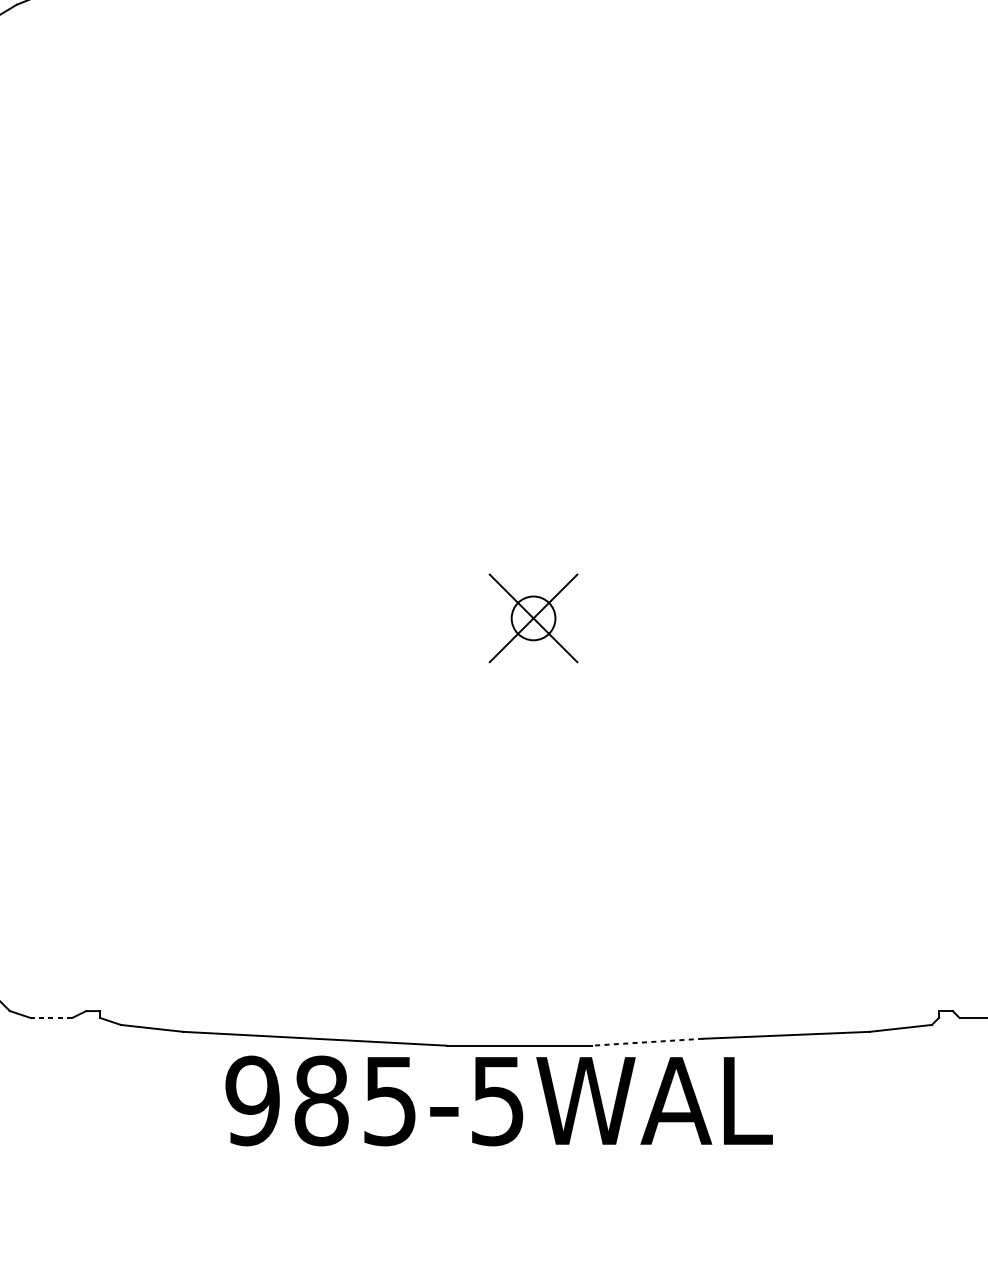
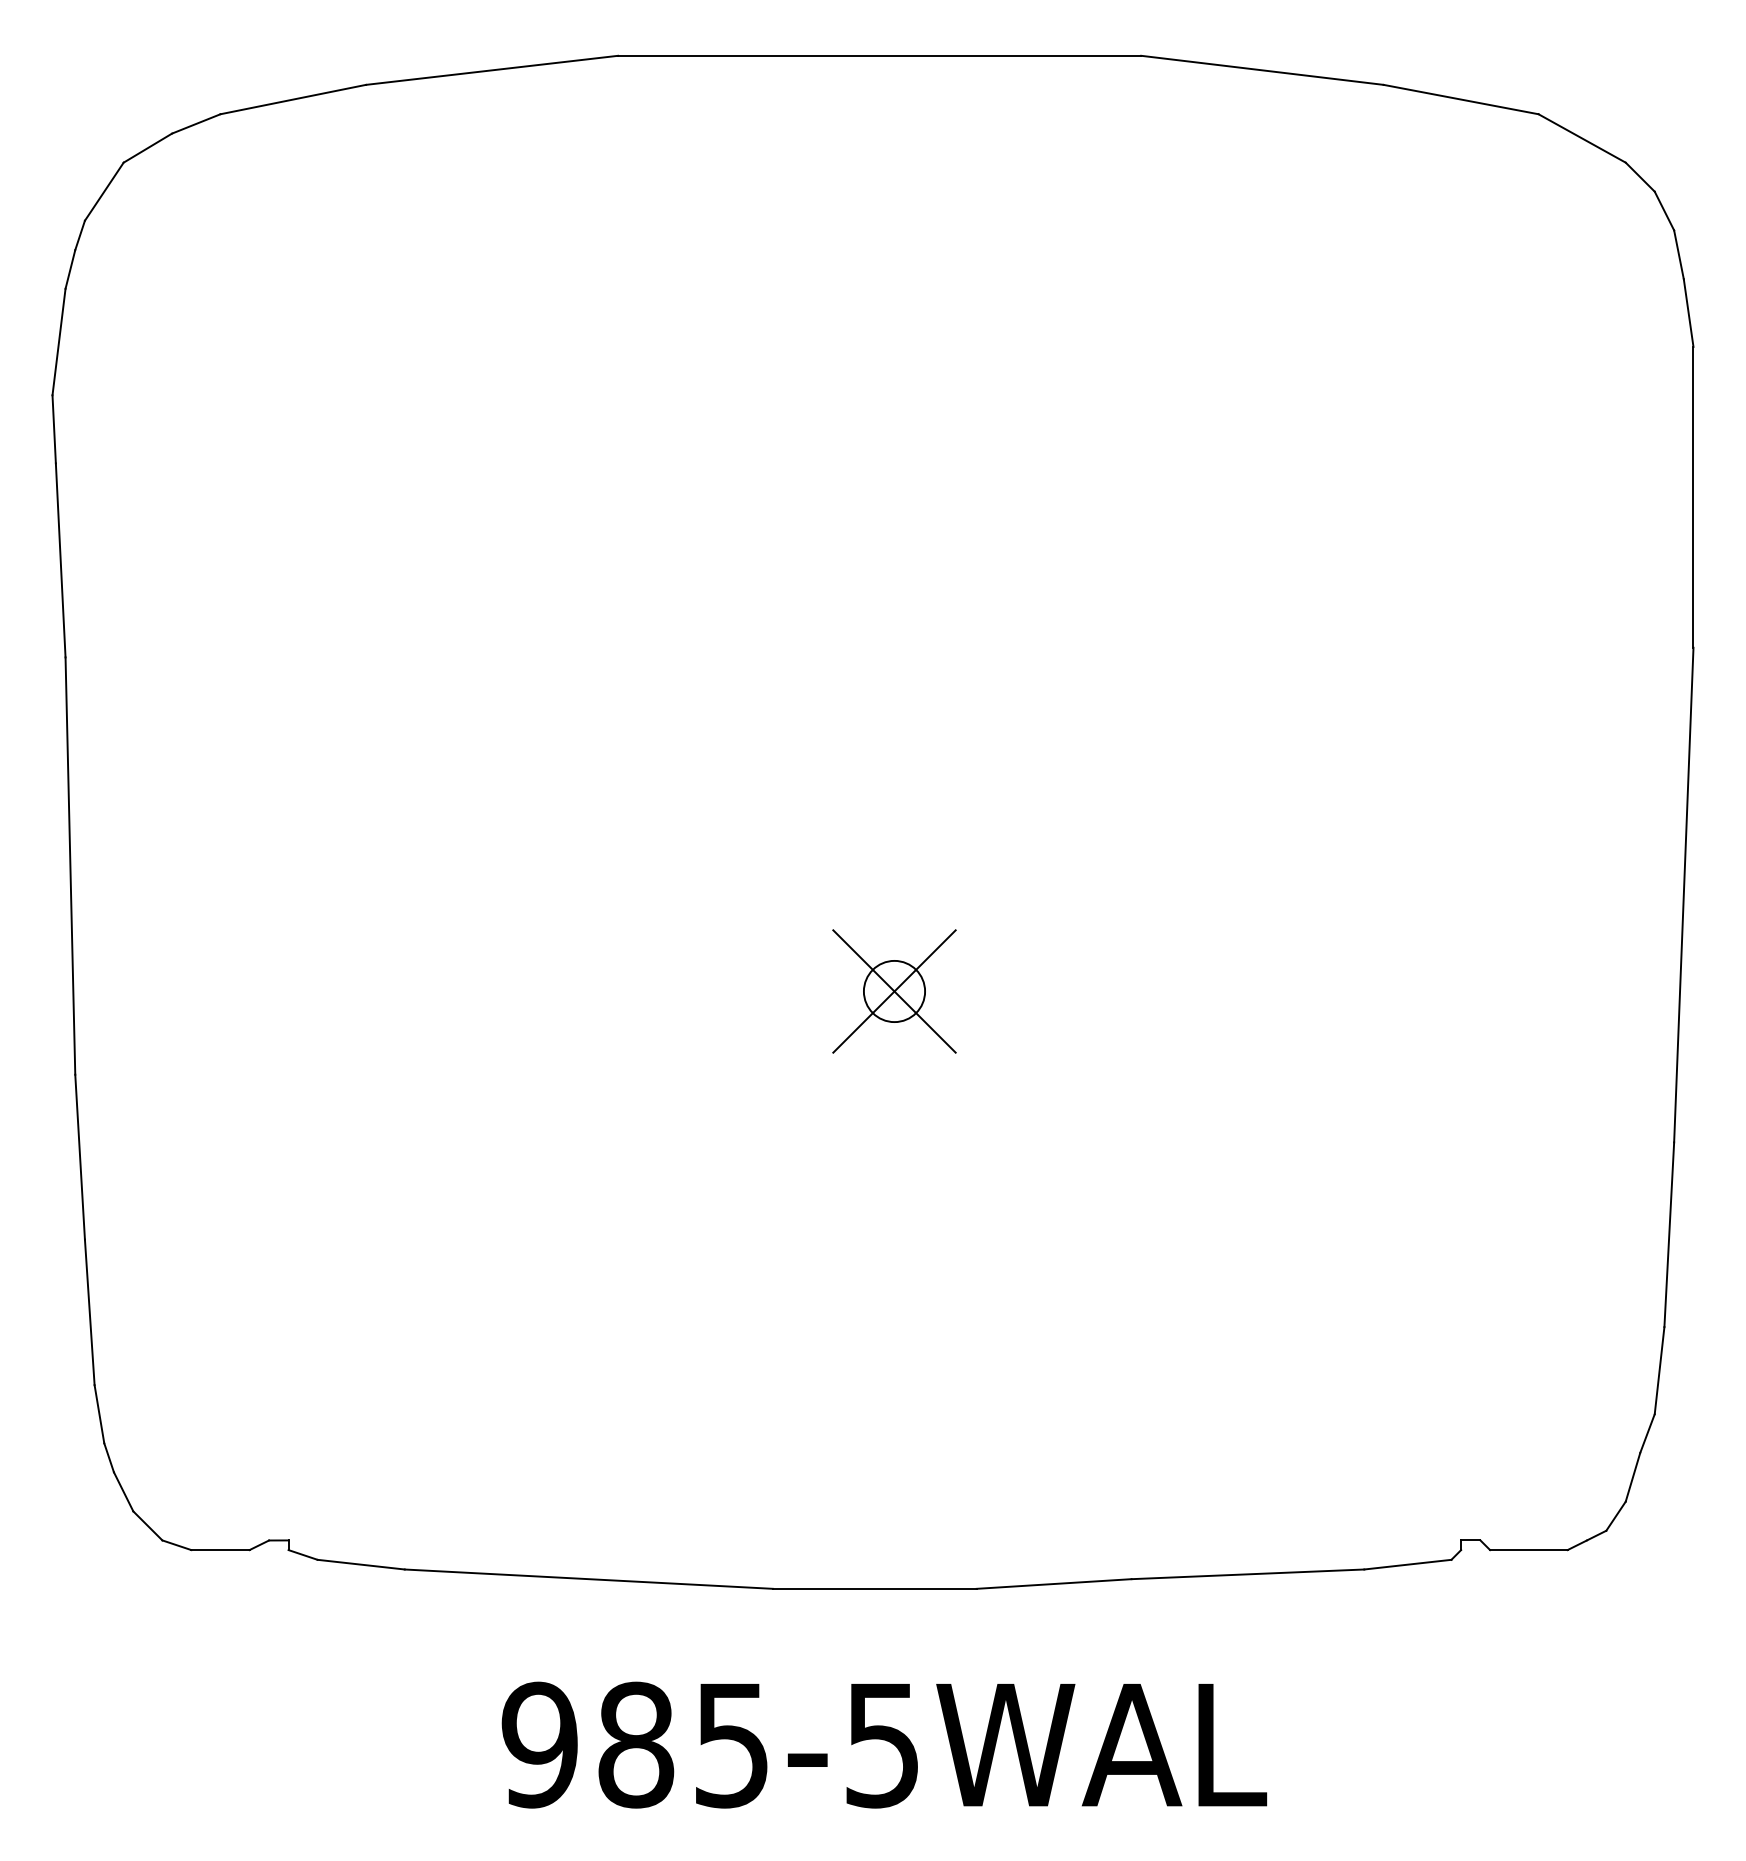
line: (51, 1018) -> (220, 1550), dashed -> solid
line: (648, 1042) -> (1054, 1584), dashed -> solid
text: (499, 1100) -> (884, 1744), moved

